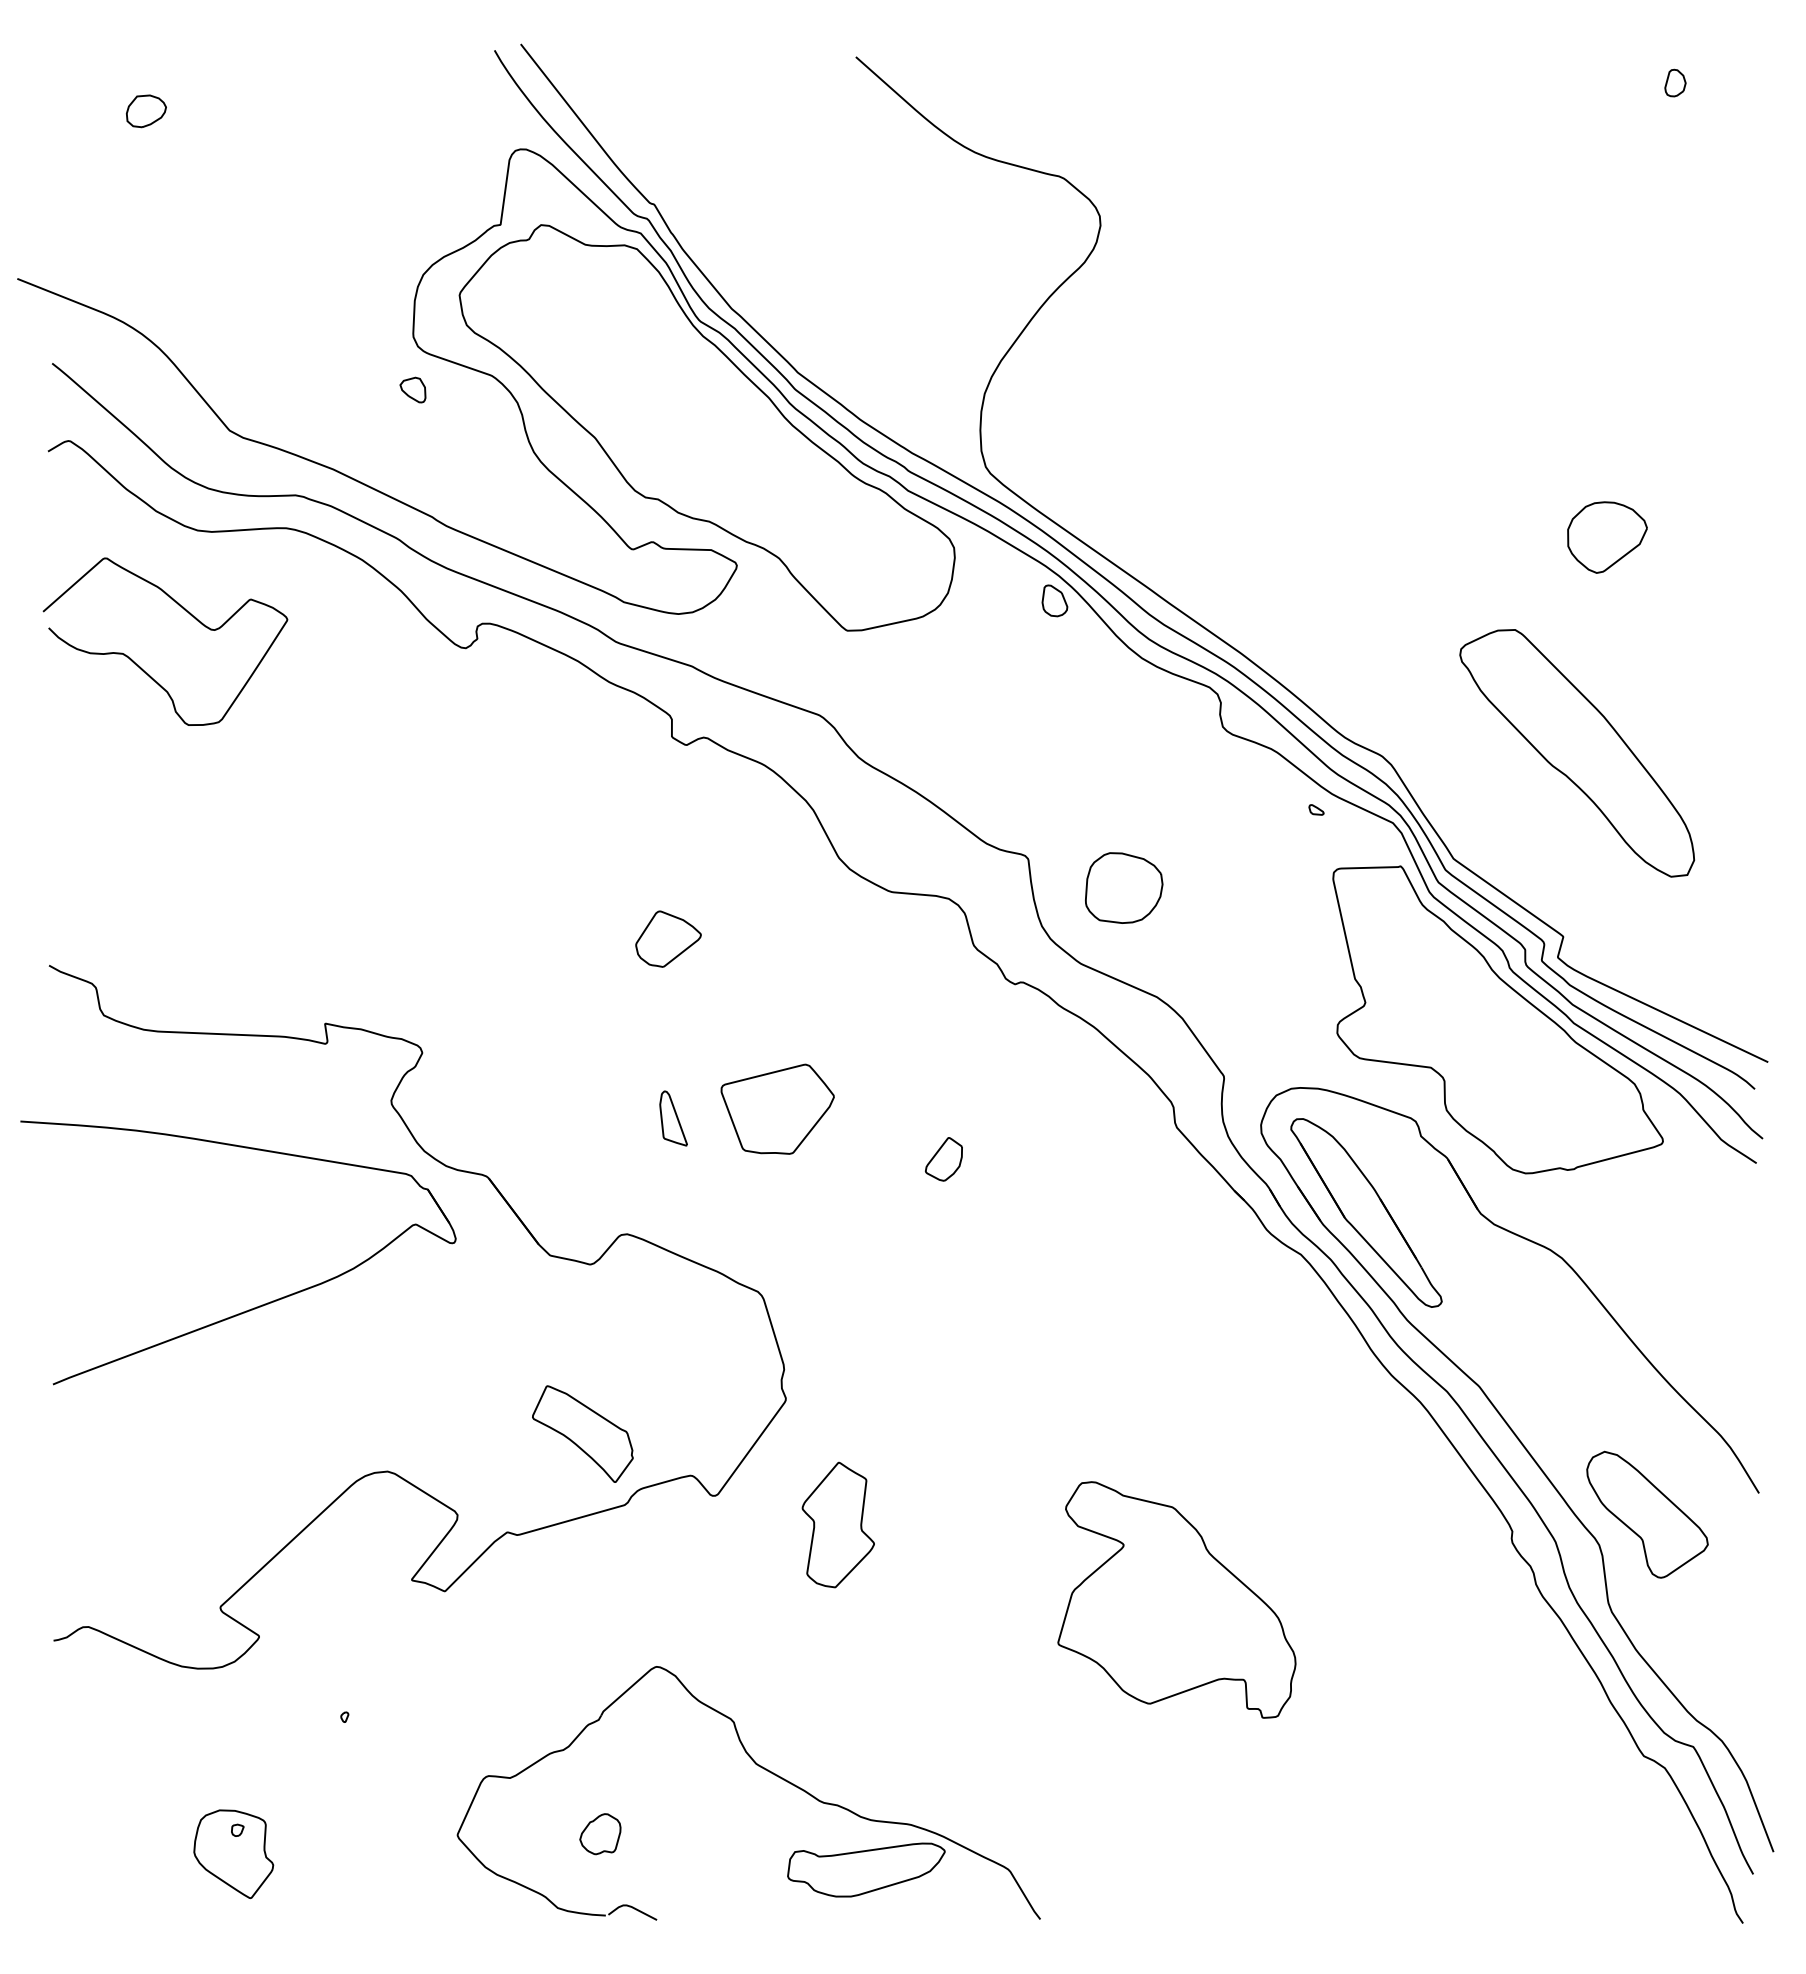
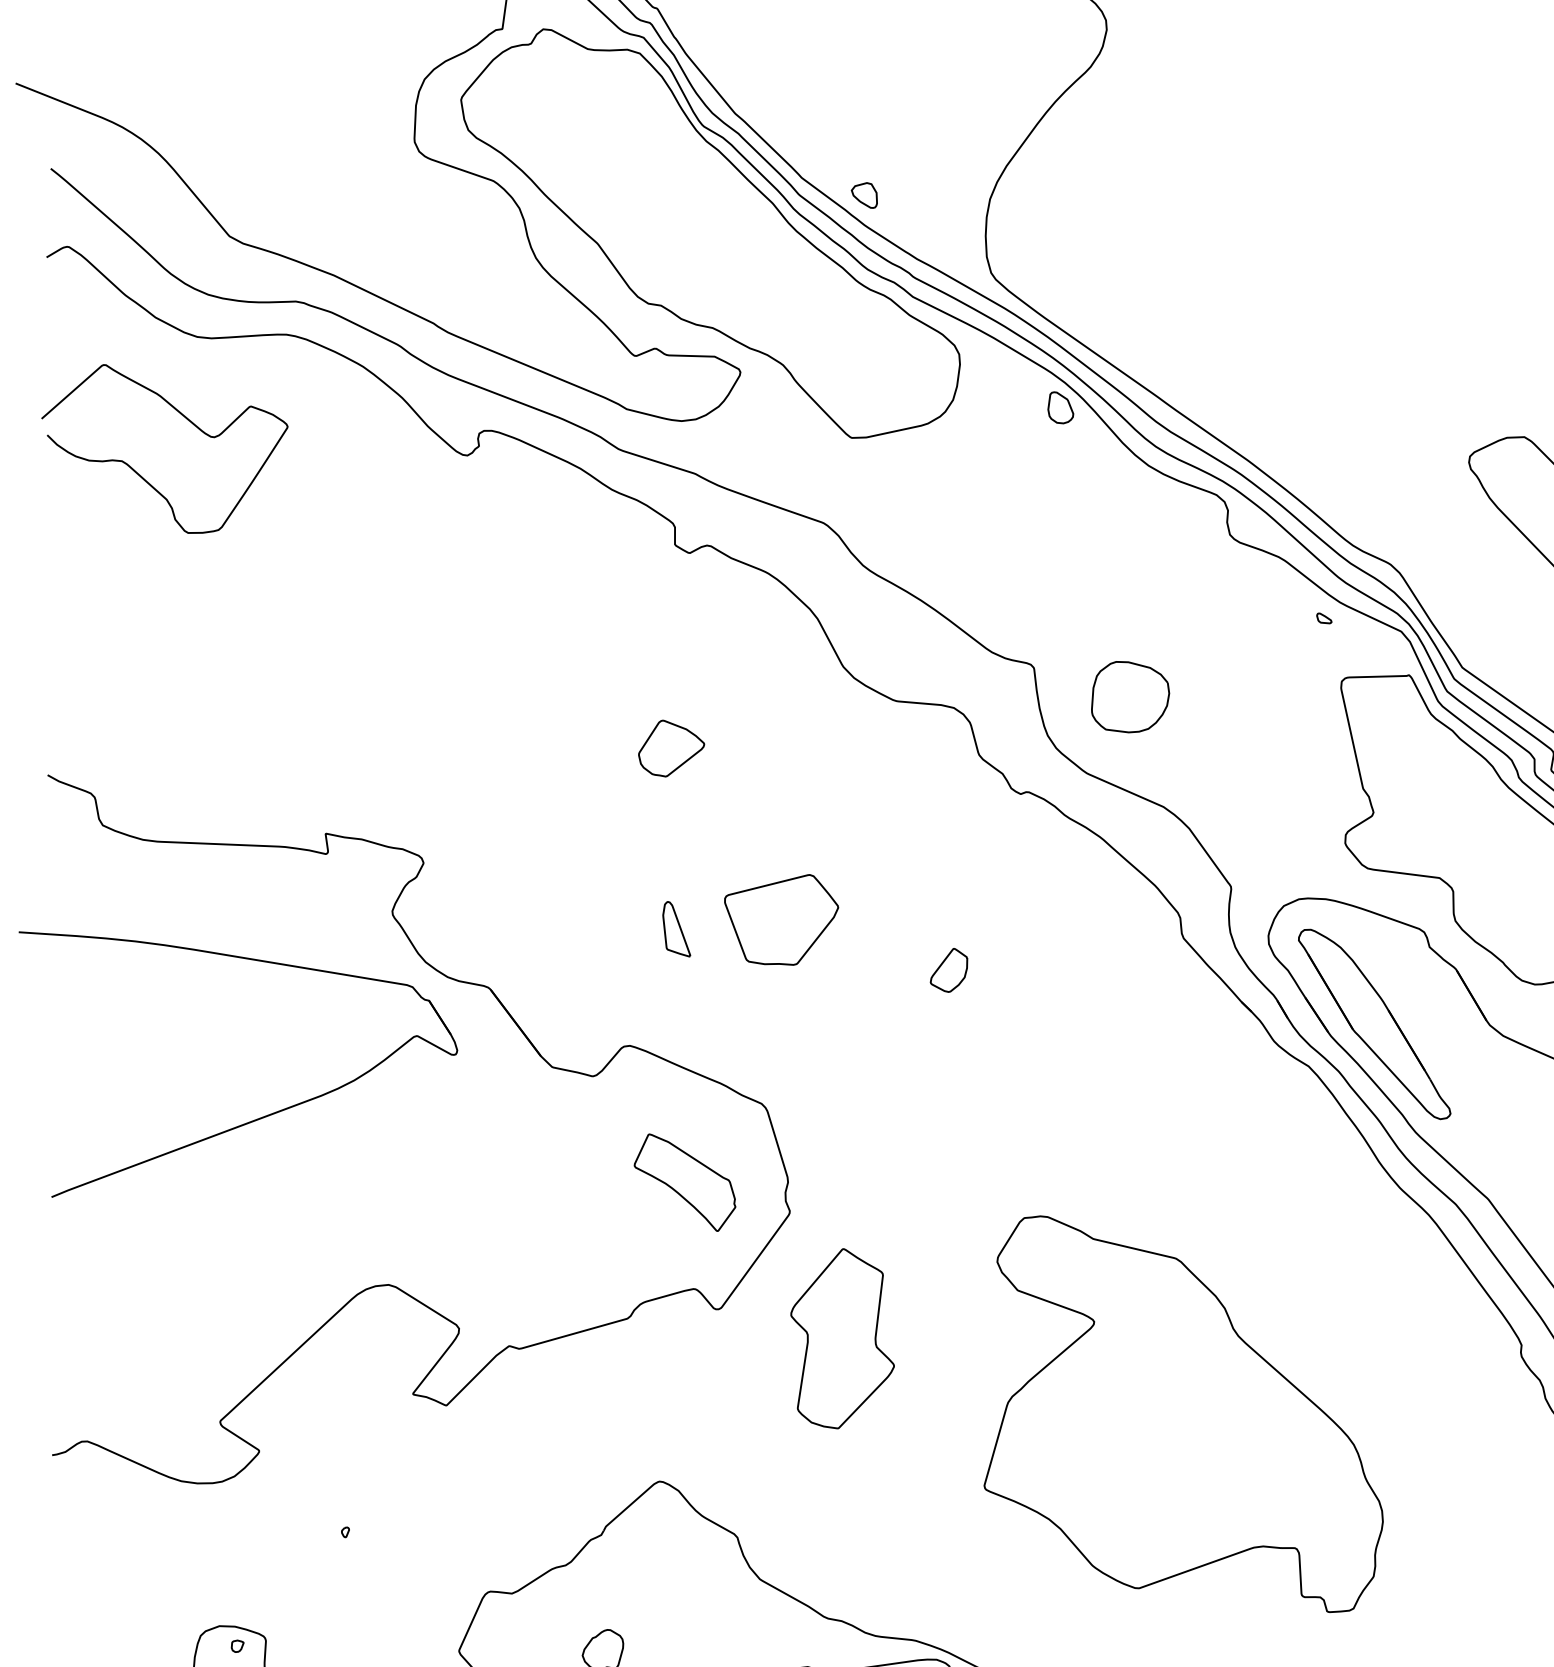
part: (412, 389) -> (863, 194), moved
part: (582, 1433) -> (684, 1182), moved
part: (838, 1524) -> (842, 1338), size x1.43
part: (1176, 1599) -> (1183, 1413), size x1.67

